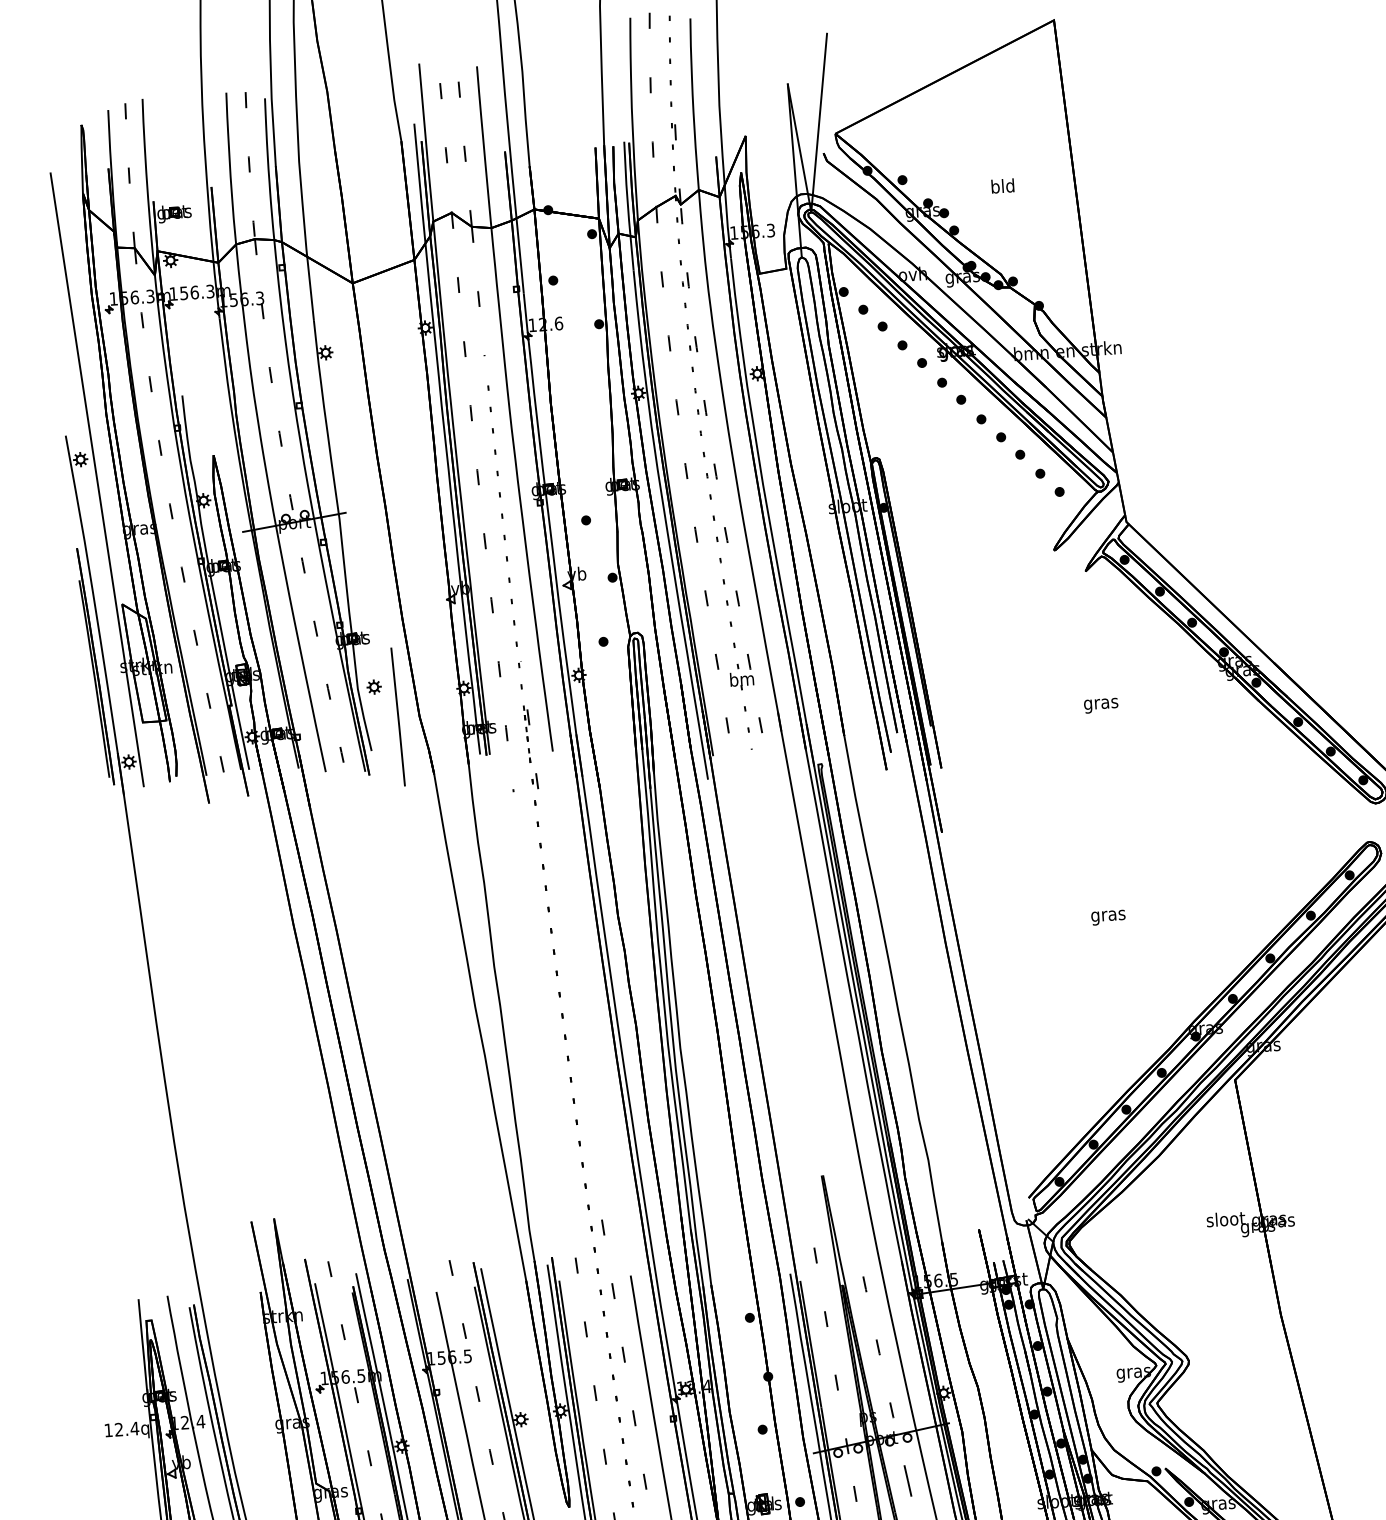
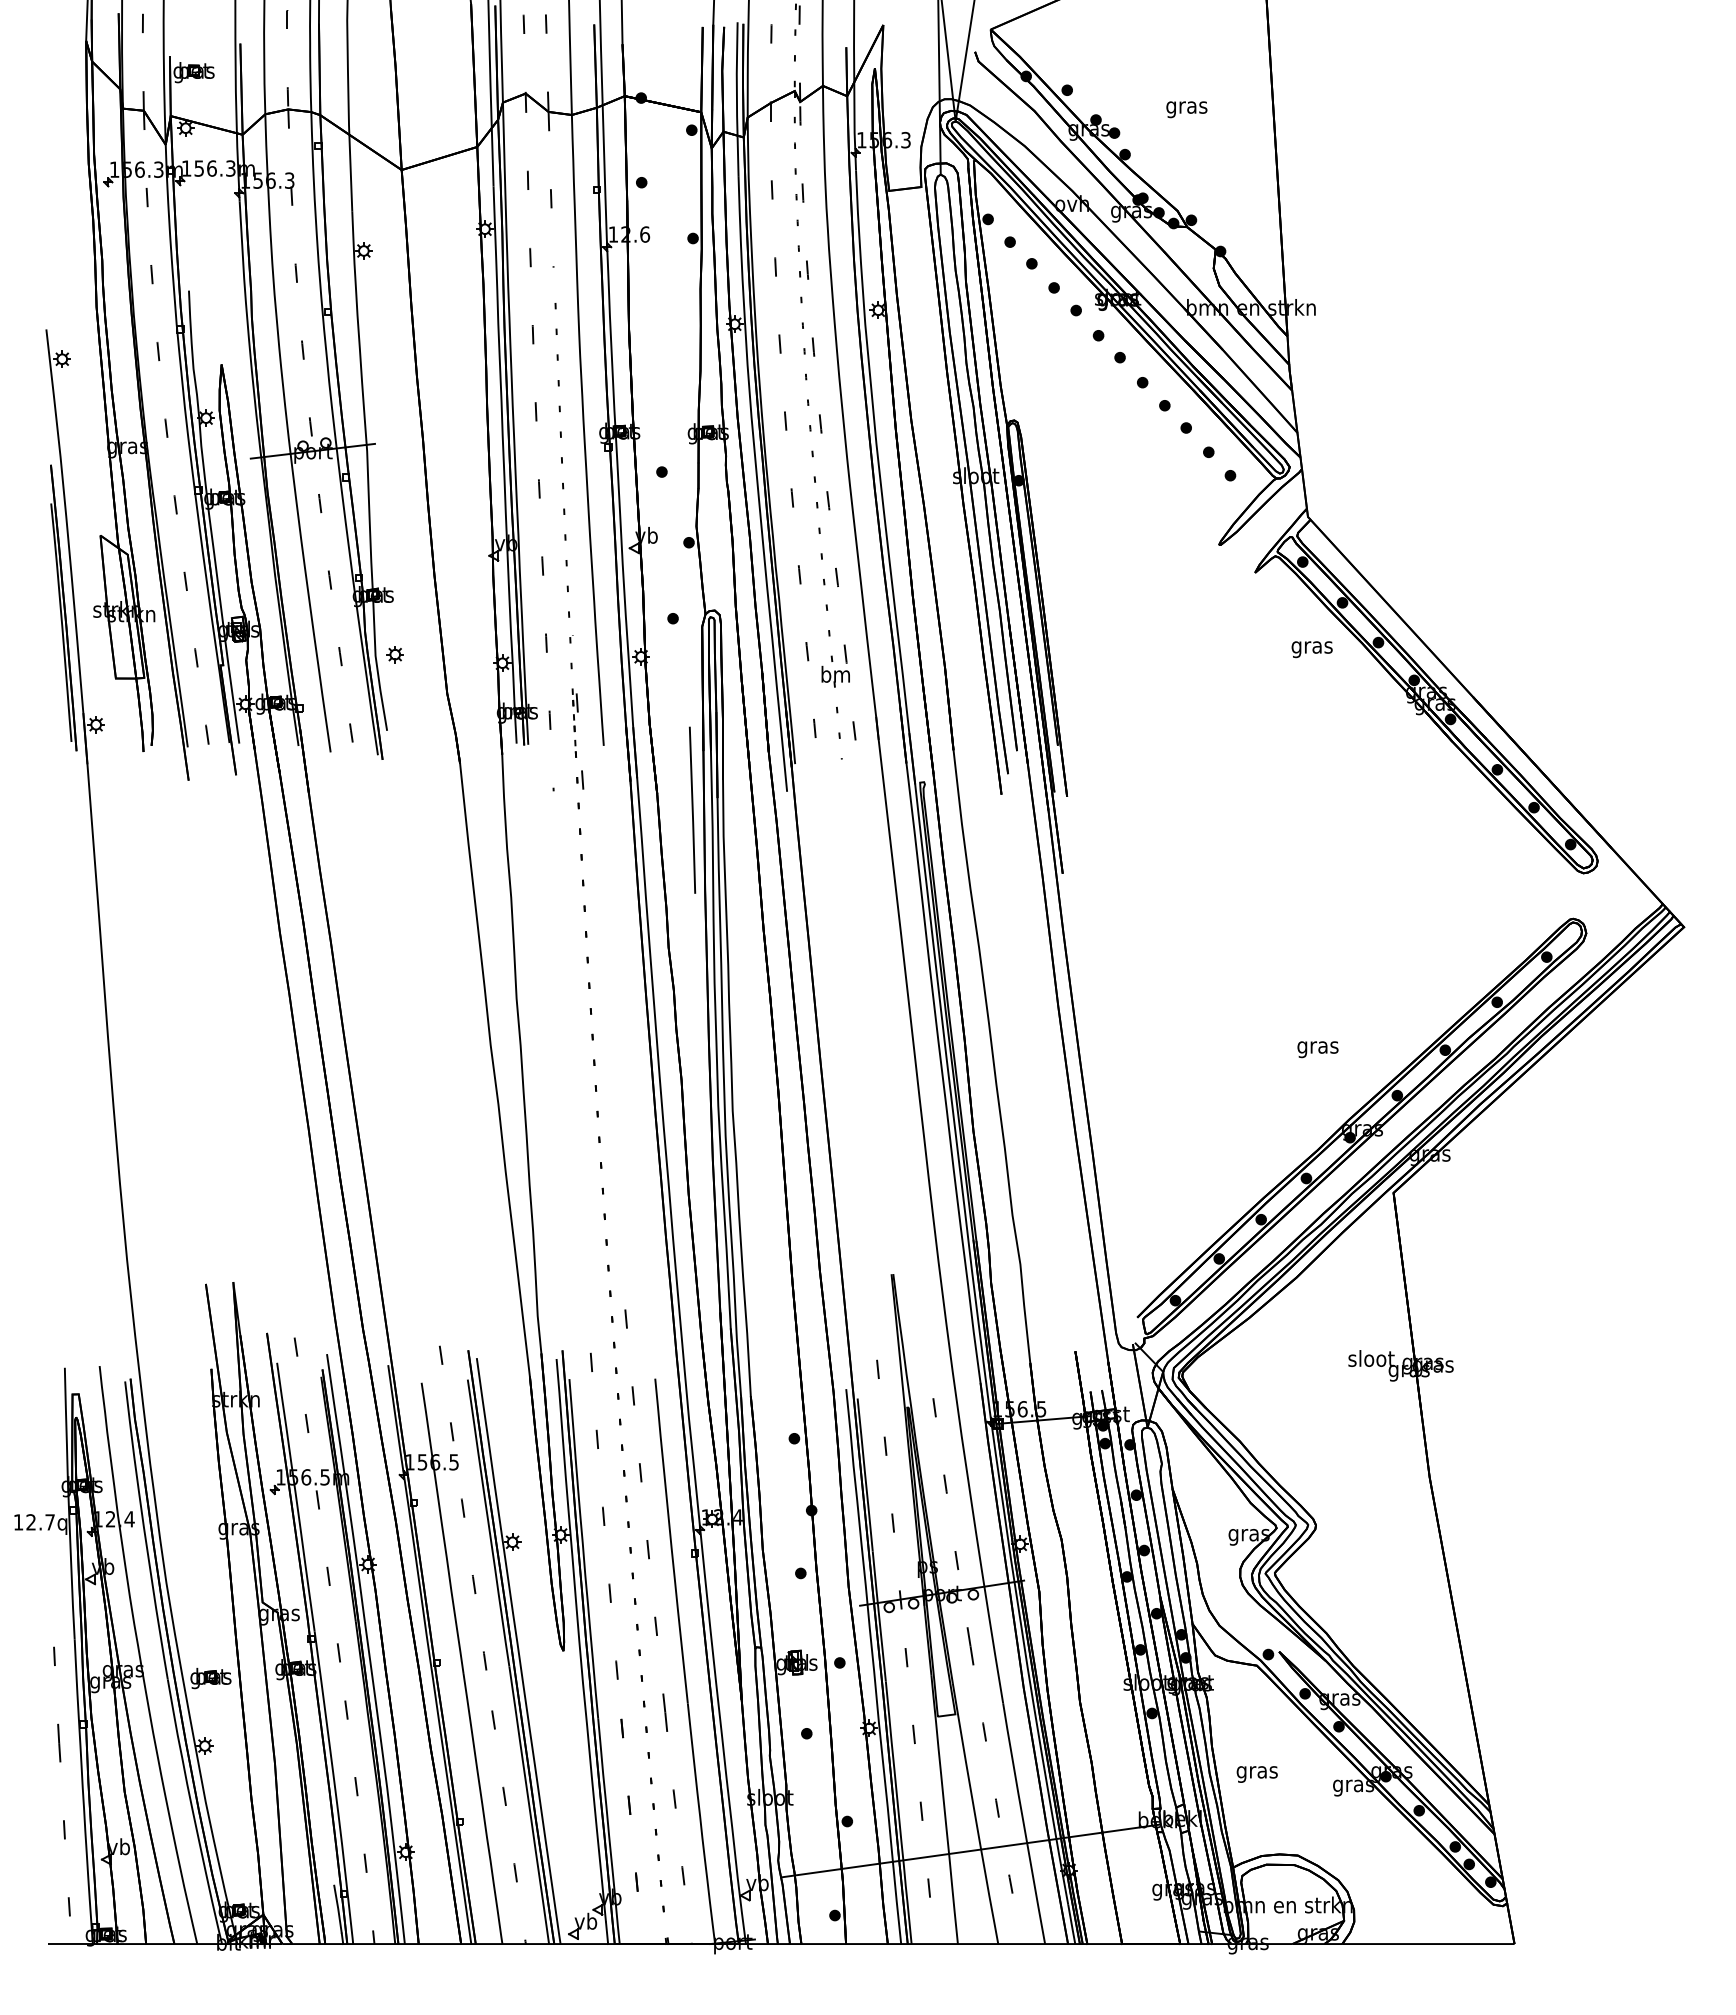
text: (1002, 187) -> (1186, 107), bld -> gras
line: (97, 479) -> (80, 384), removed
text: (1100, 705) -> (1311, 649), moved
line: (398, 716) -> (692, 809), moved
text: (1108, 917) -> (1317, 1049), moved
text: (134, 1428) -> (49, 1522), 12.4q -> 12.7q

